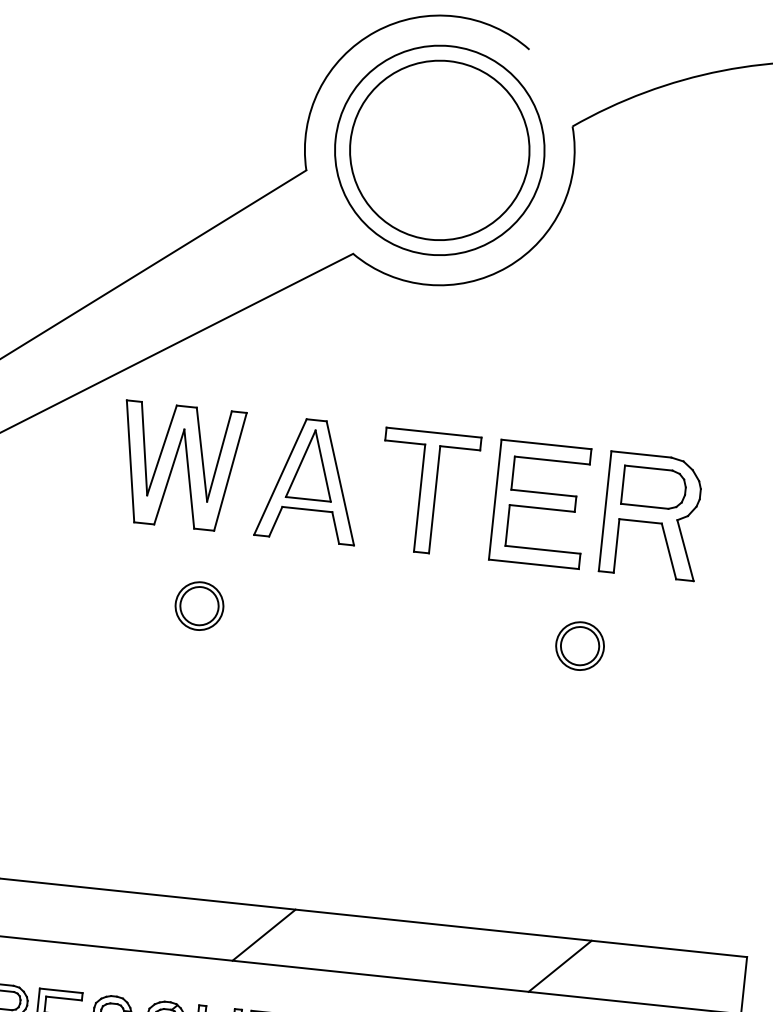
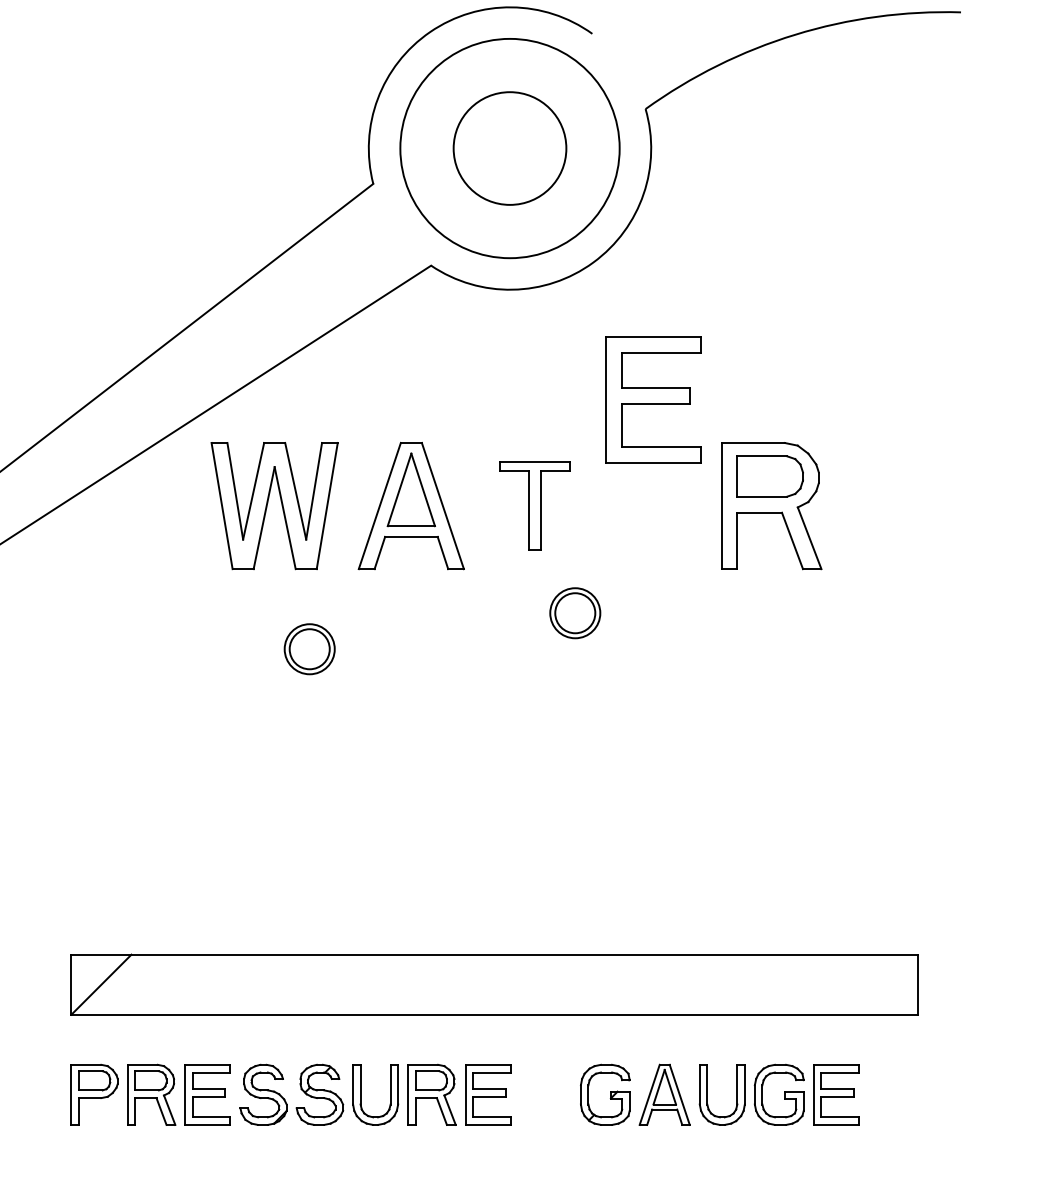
circle: (439, 150) -> (509, 148), size x0.6
part: (427, 492) -> (534, 505), size x0.7
part: (540, 503) -> (653, 399), moved
part: (580, 646) -> (575, 613), moved
line: (263, 934) -> (412, 984), removed
line: (560, 966) -> (724, 984), removed

